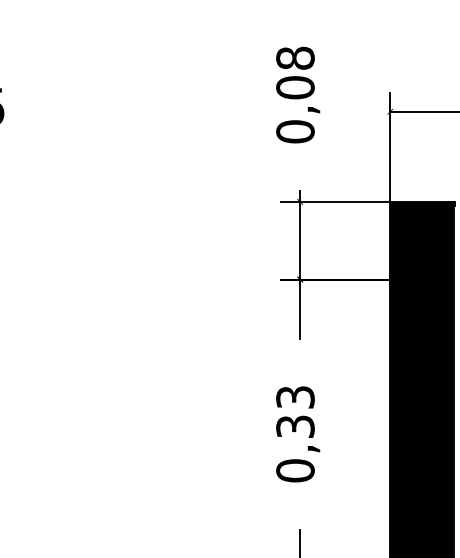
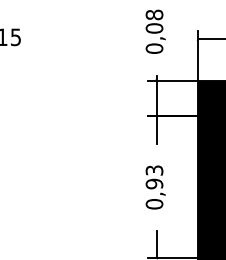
text: (295, 425) -> (154, 183), 0,33 -> 0,93

